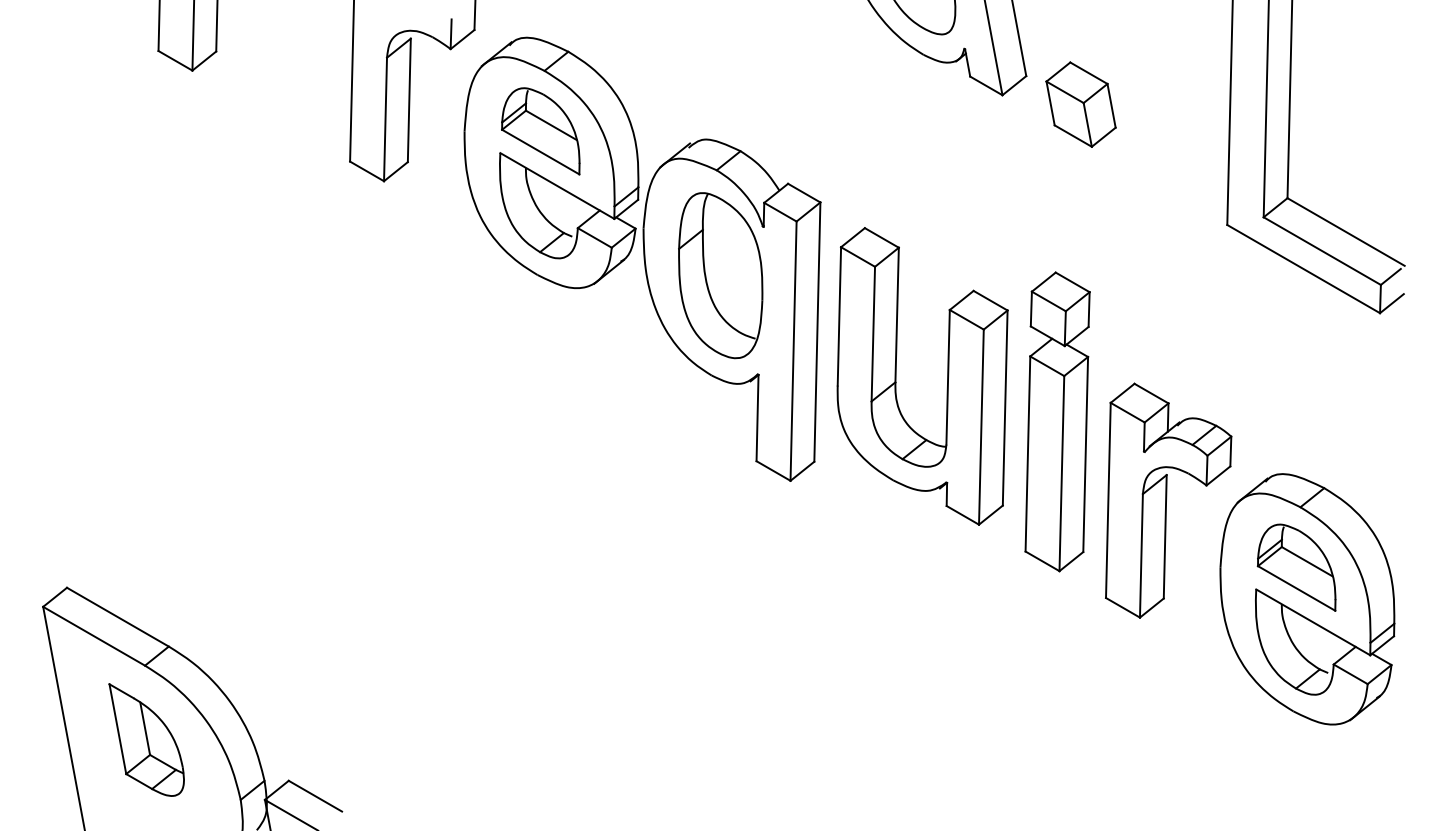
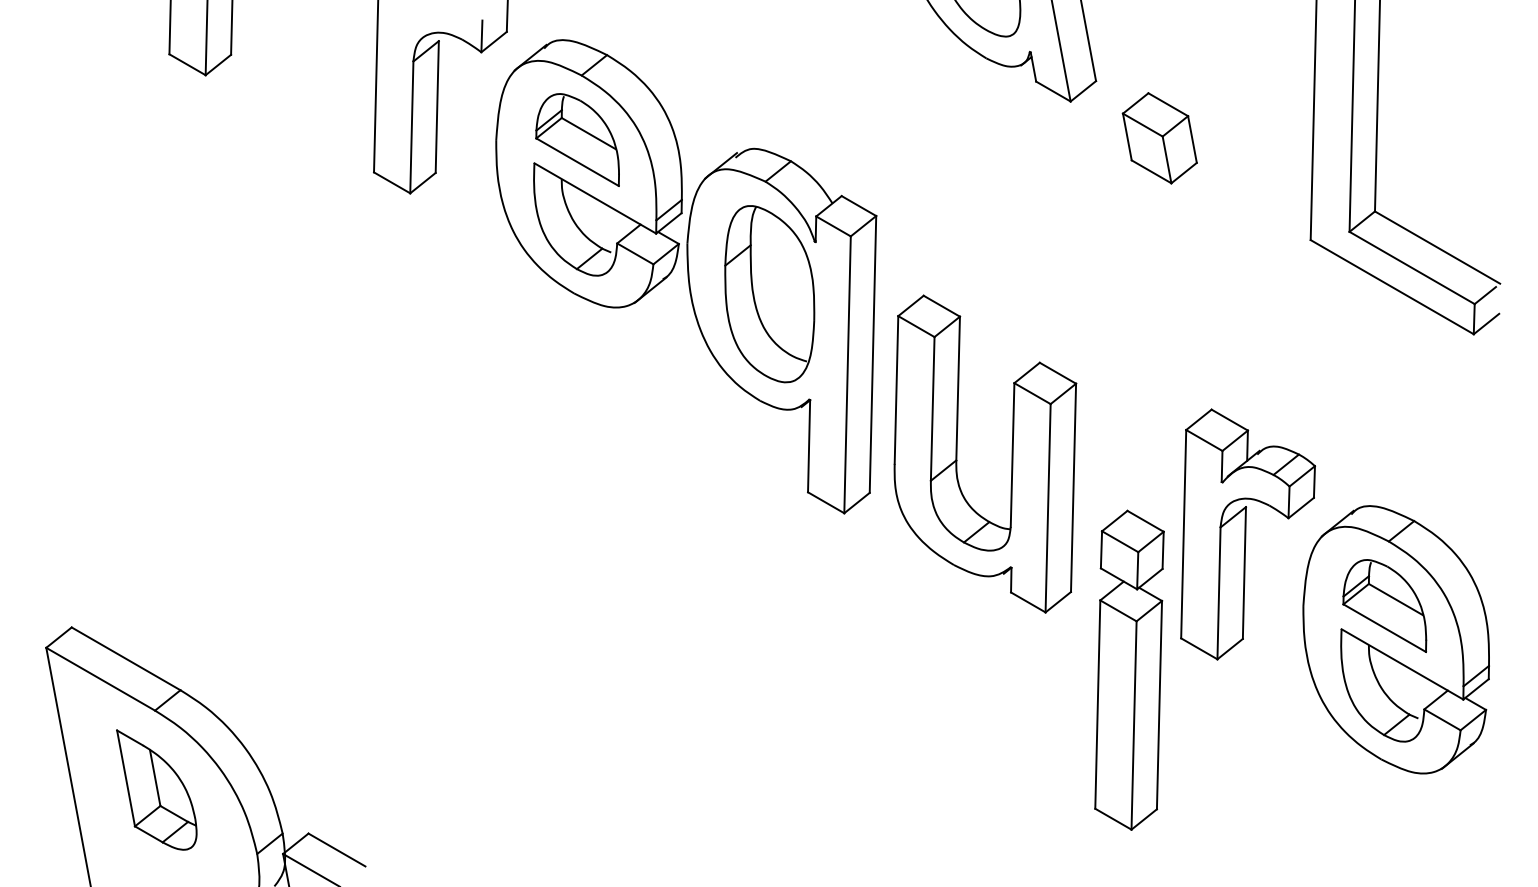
part: (1080, 104) -> (1159, 138), moved
part: (947, 376) -> (1011, 454), moved
part: (1057, 421) -> (1129, 669), moved

